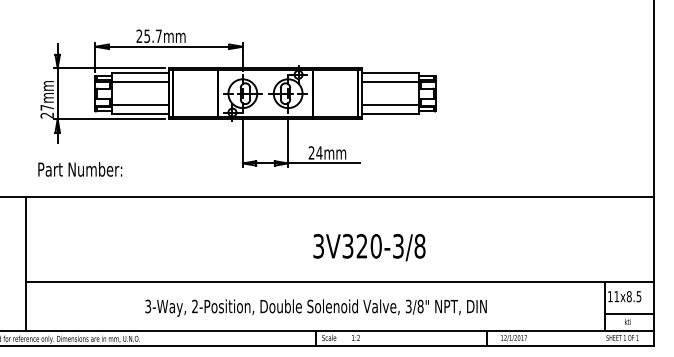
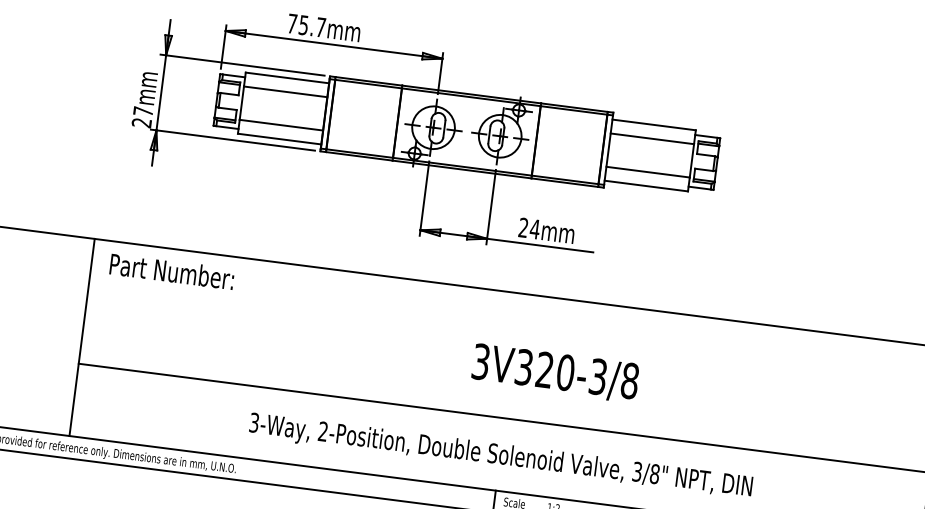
text: (139, 35) -> (292, 22), 25.7mm -> 75.7mm
text: (80, 169) -> (172, 271), moved
text: (369, 247) -> (555, 373), moved

